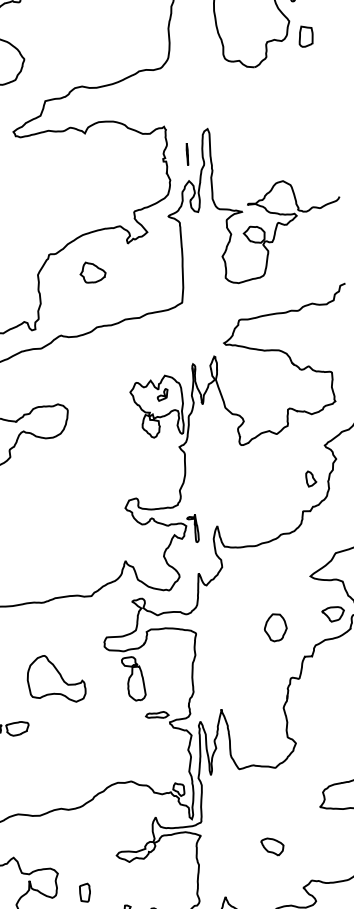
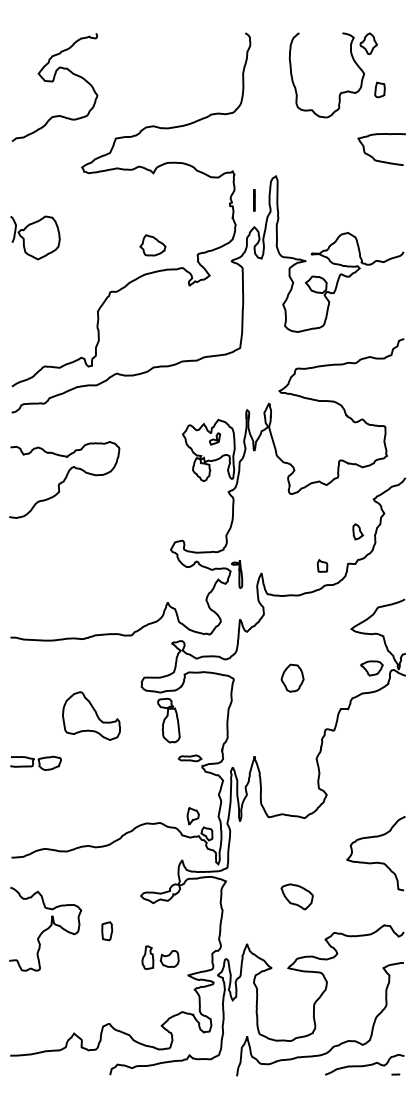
part: (305, 36) -> (379, 89), size x0.71
curve: (311, 106) -> (381, 160), added
part: (92, 272) -> (152, 245), moved
part: (277, 514) -> (322, 565), added
part: (275, 626) -> (292, 677), moved
part: (163, 773) -> (192, 816), added
part: (271, 846) -> (296, 896), size x1.43

